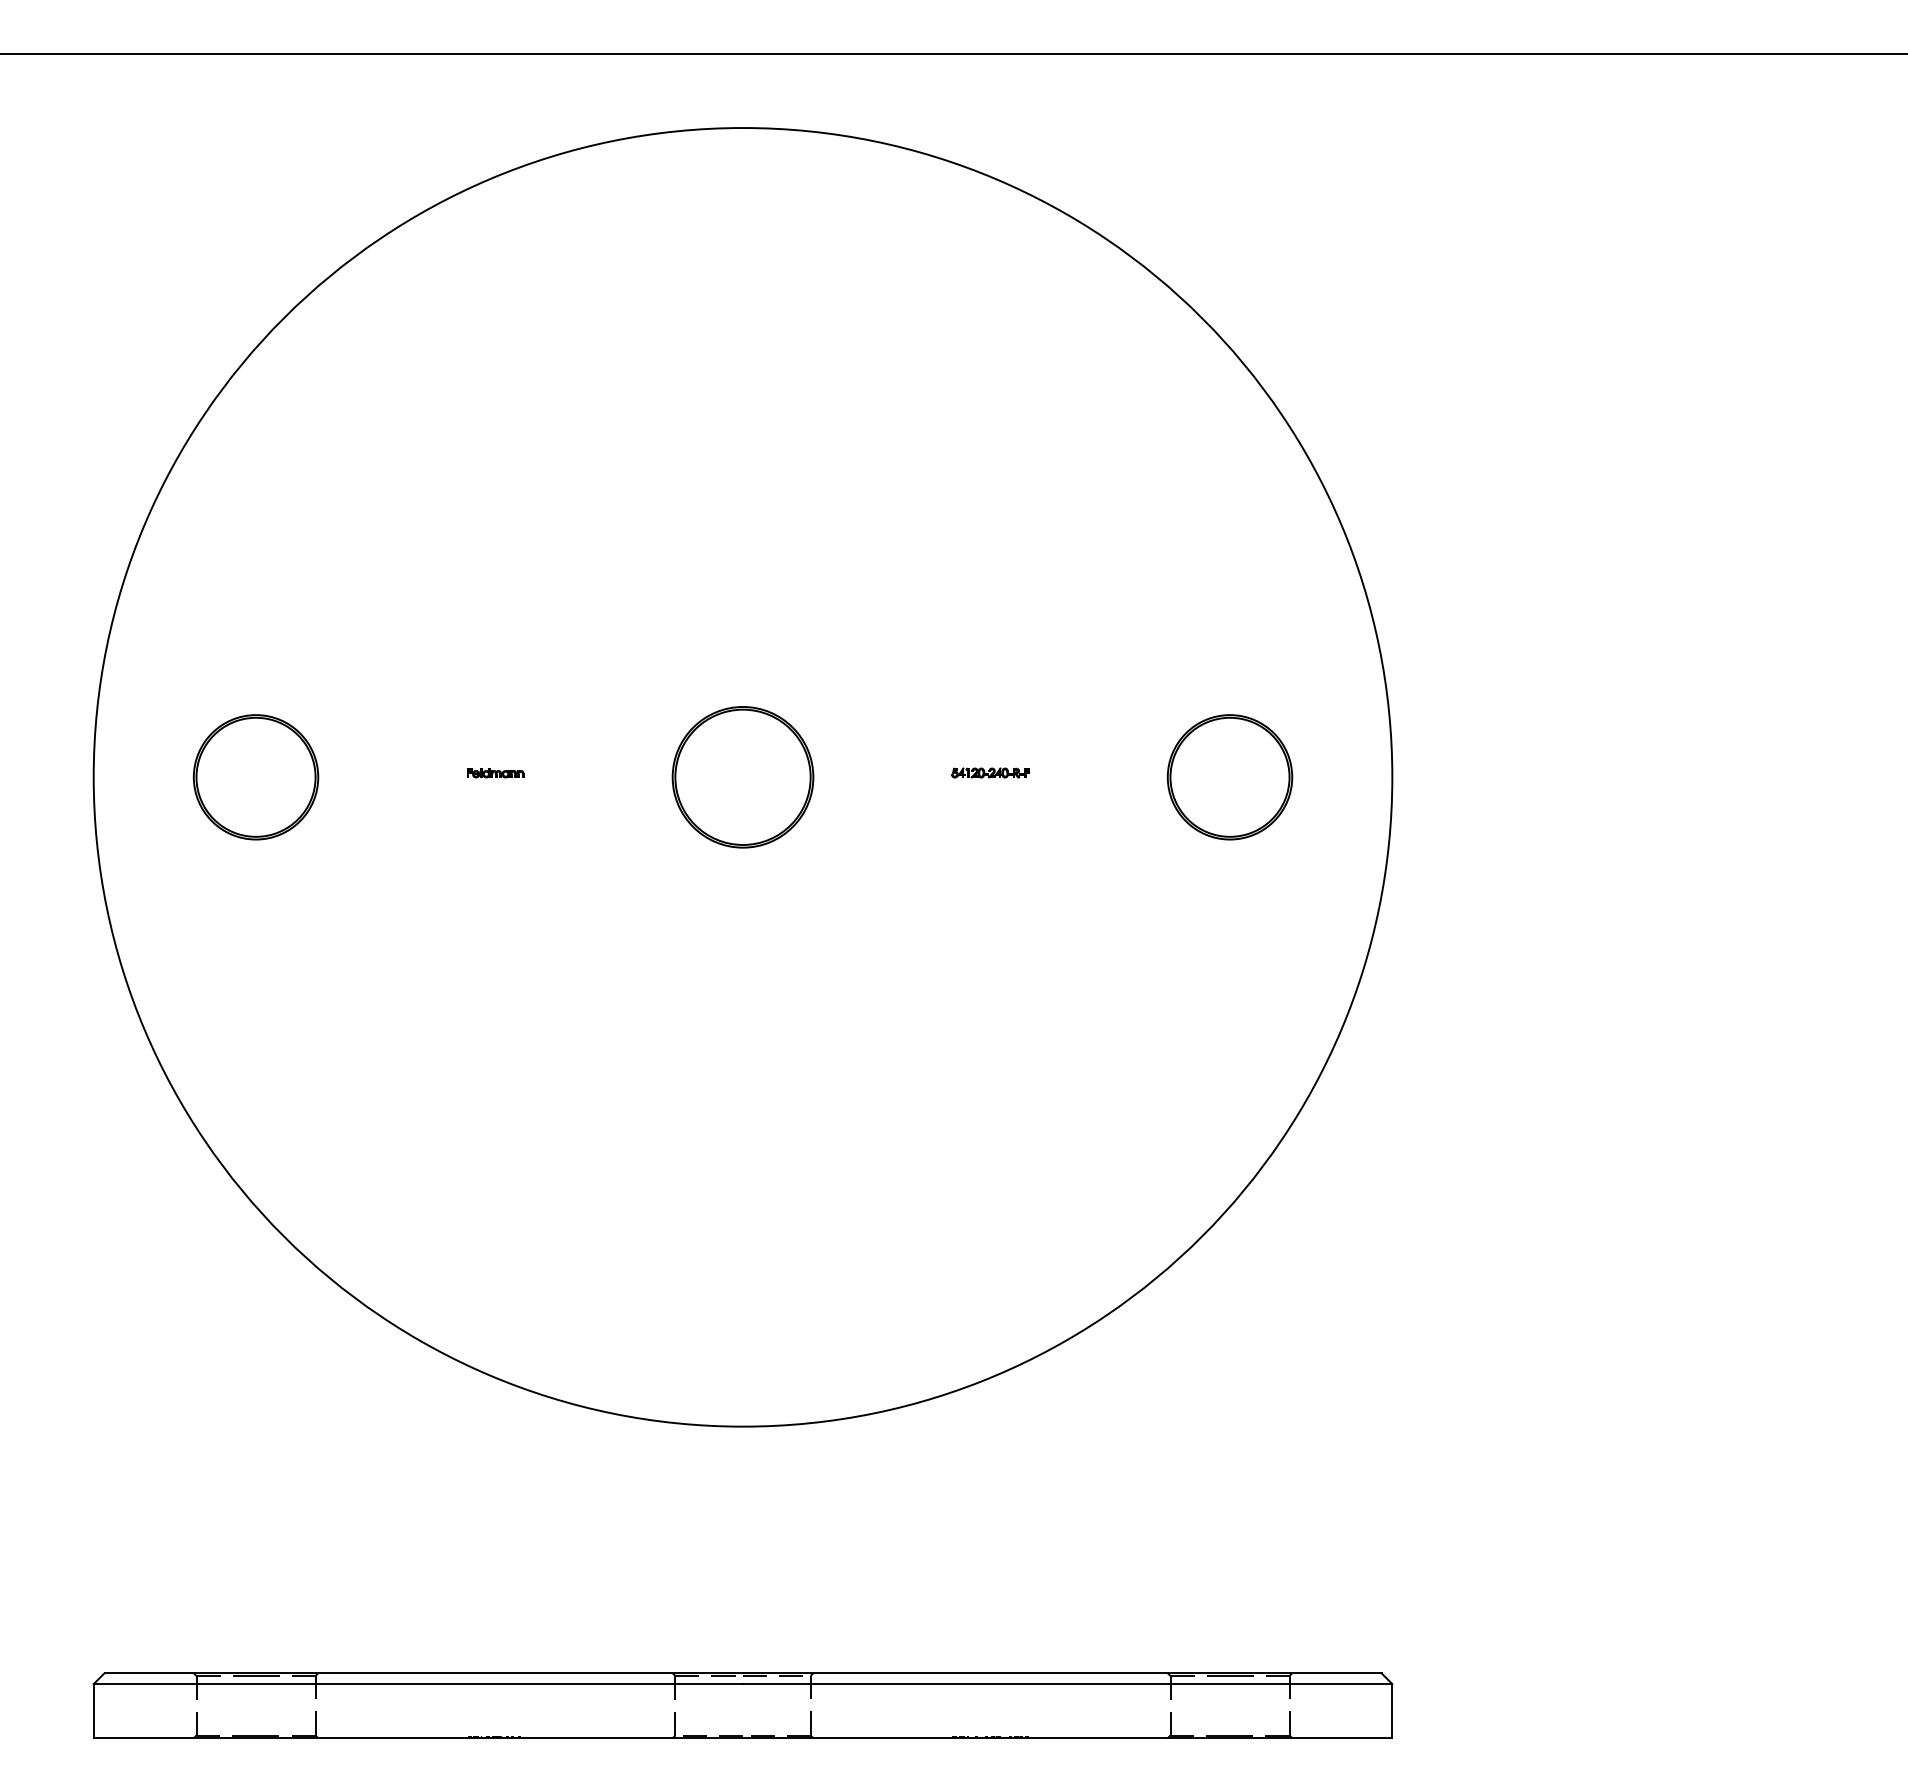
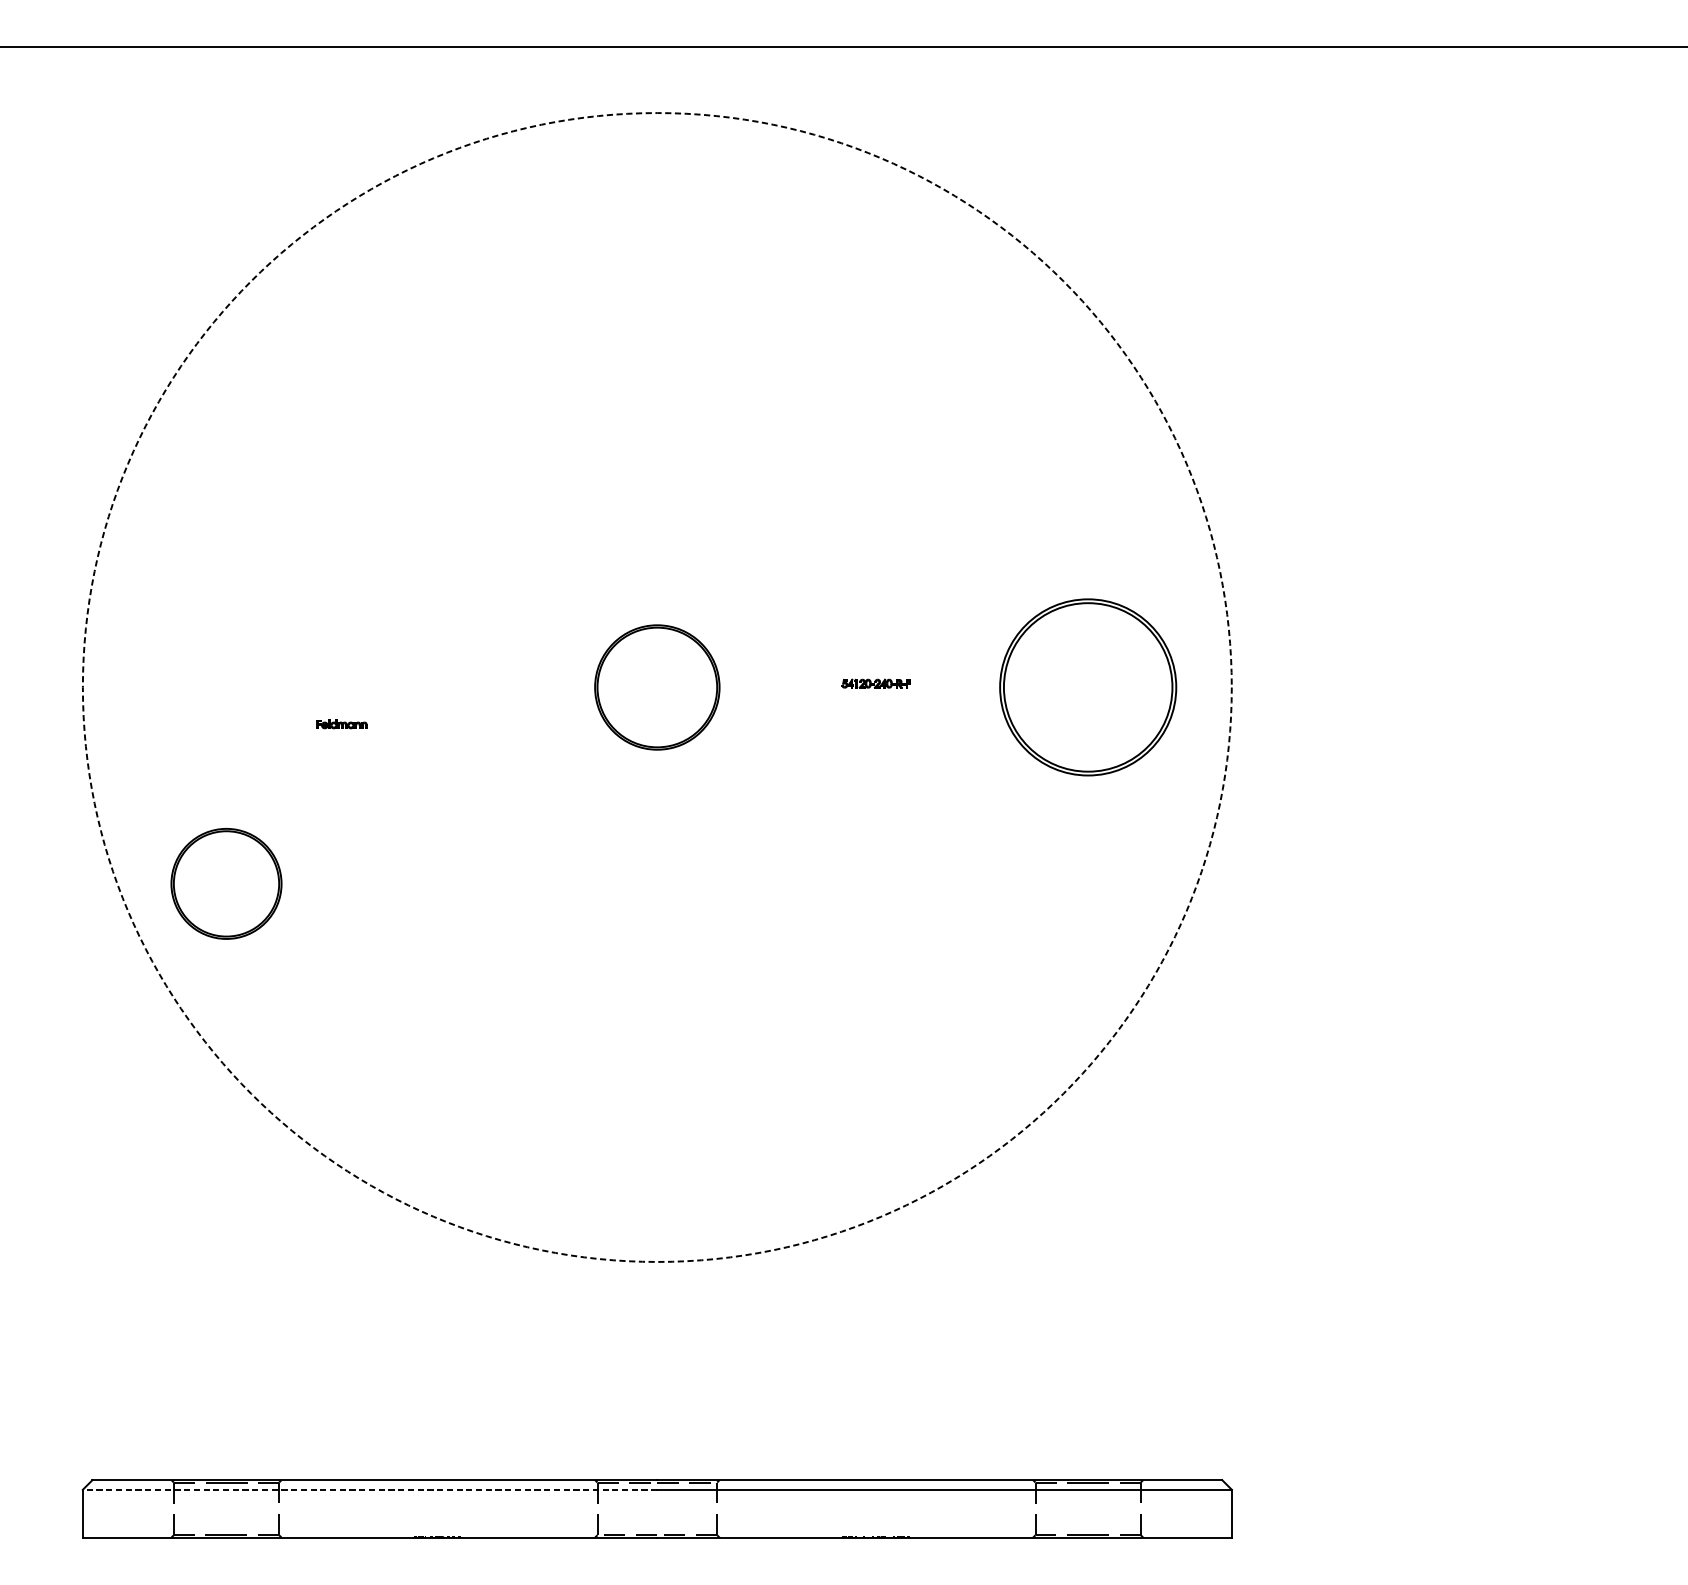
part: (495, 773) -> (341, 724), moved
part: (255, 777) -> (226, 884), moved
circle: (742, 777) -> (656, 687), solid -> dashed
part: (1229, 777) -> (1087, 687), size x1.6
line: (418, 1684) -> (370, 1490), solid -> dashed

